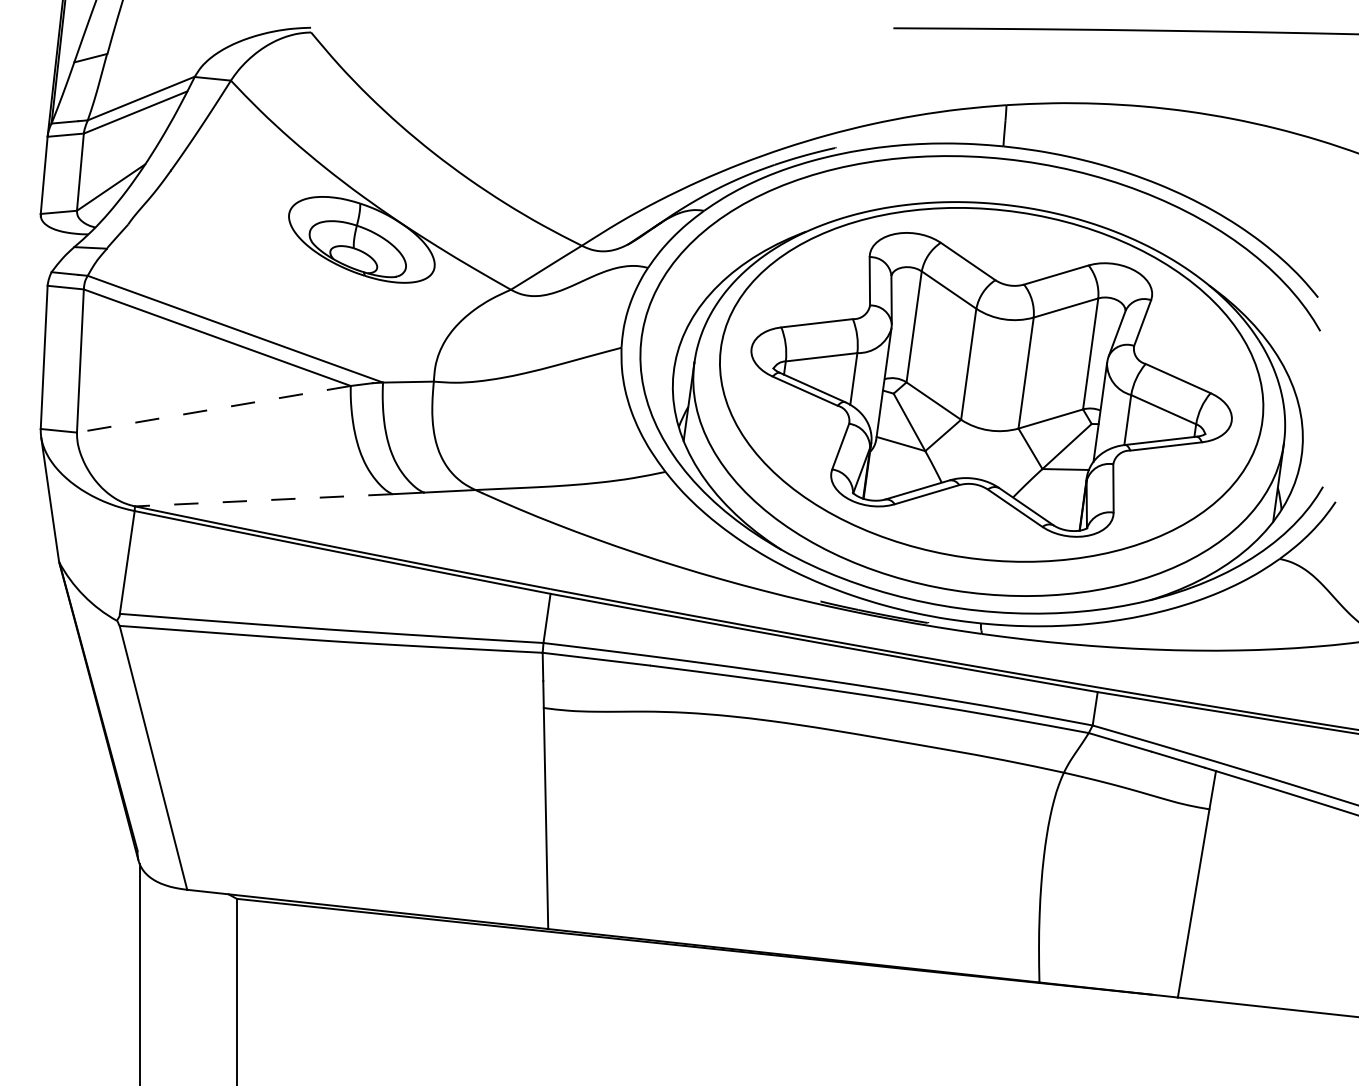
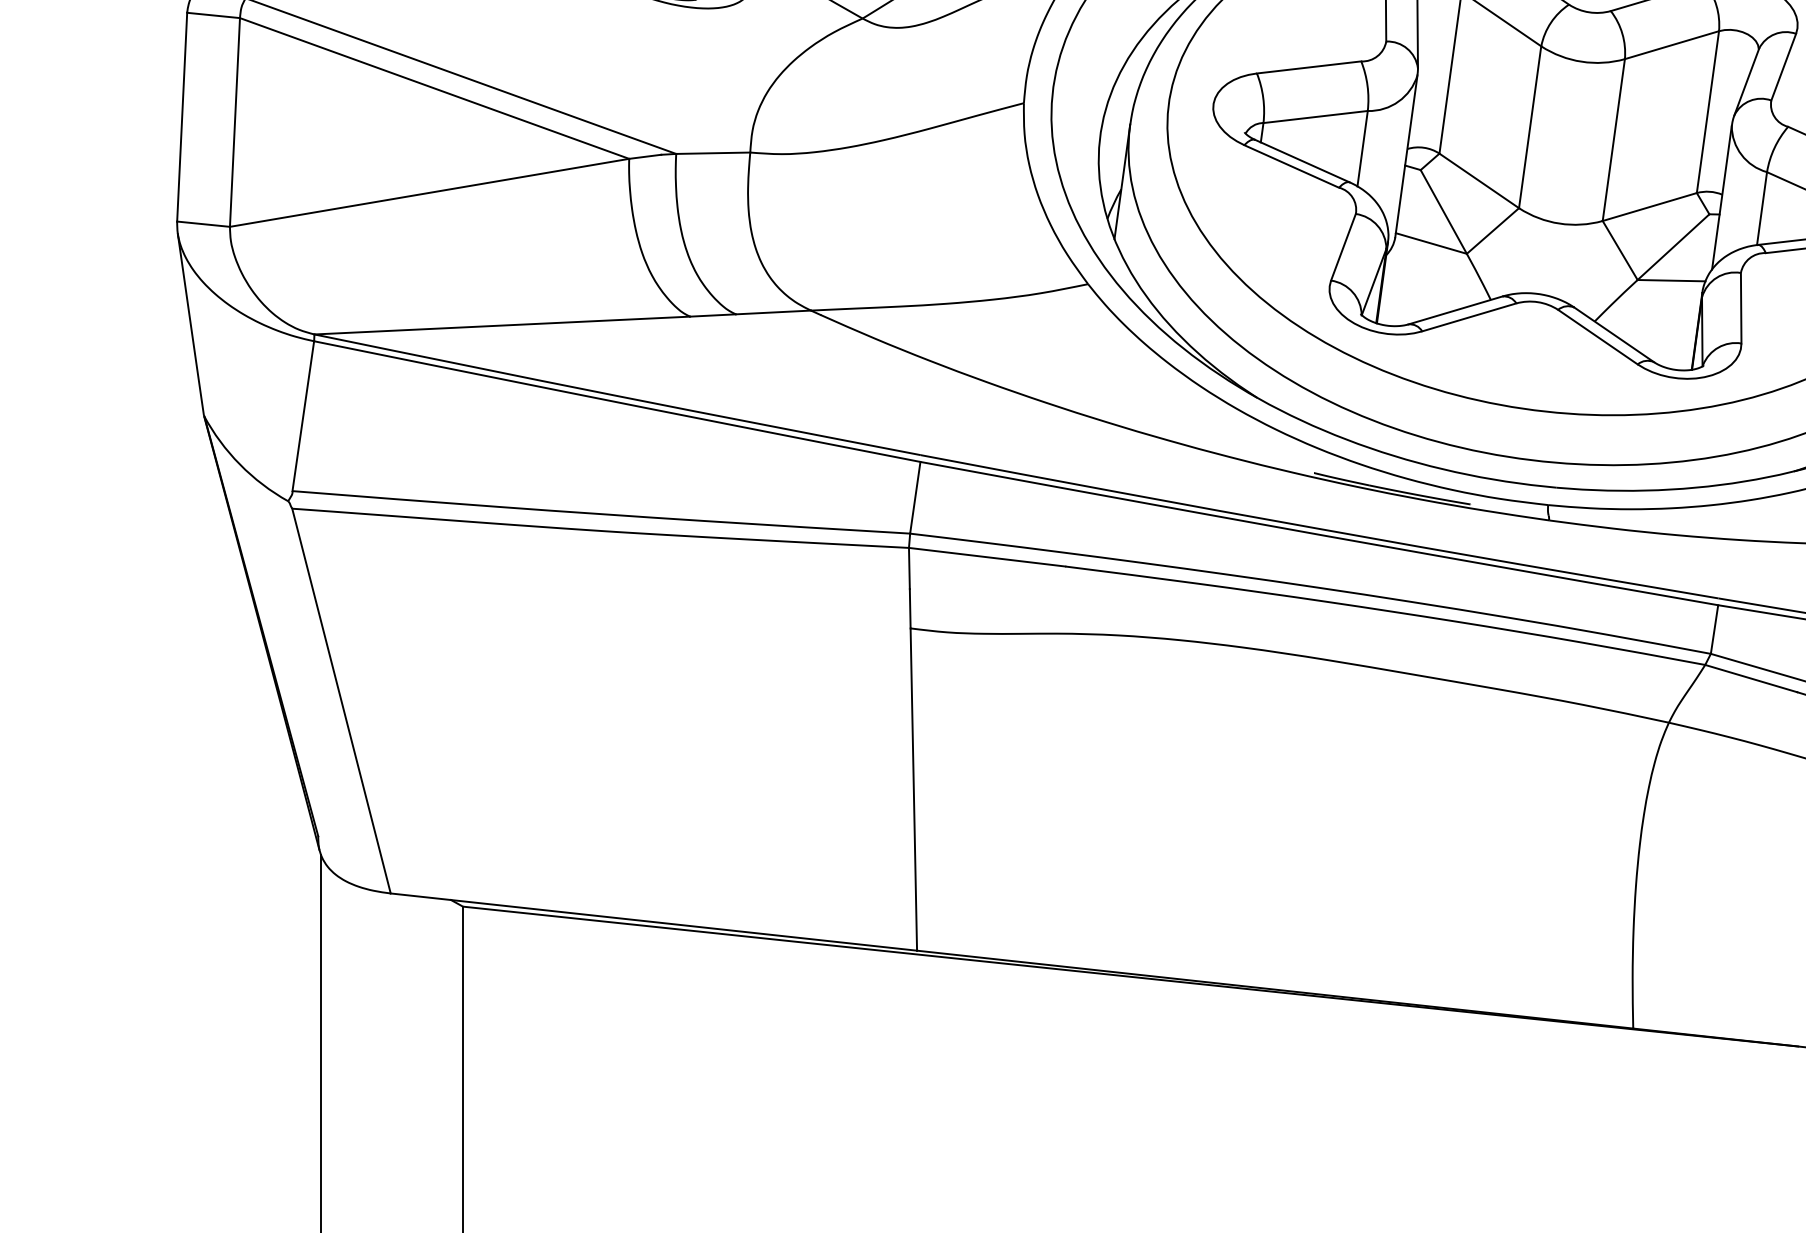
line: (213, 409) -> (429, 193), dashed -> solid
line: (263, 500) -> (501, 325), dashed -> solid

